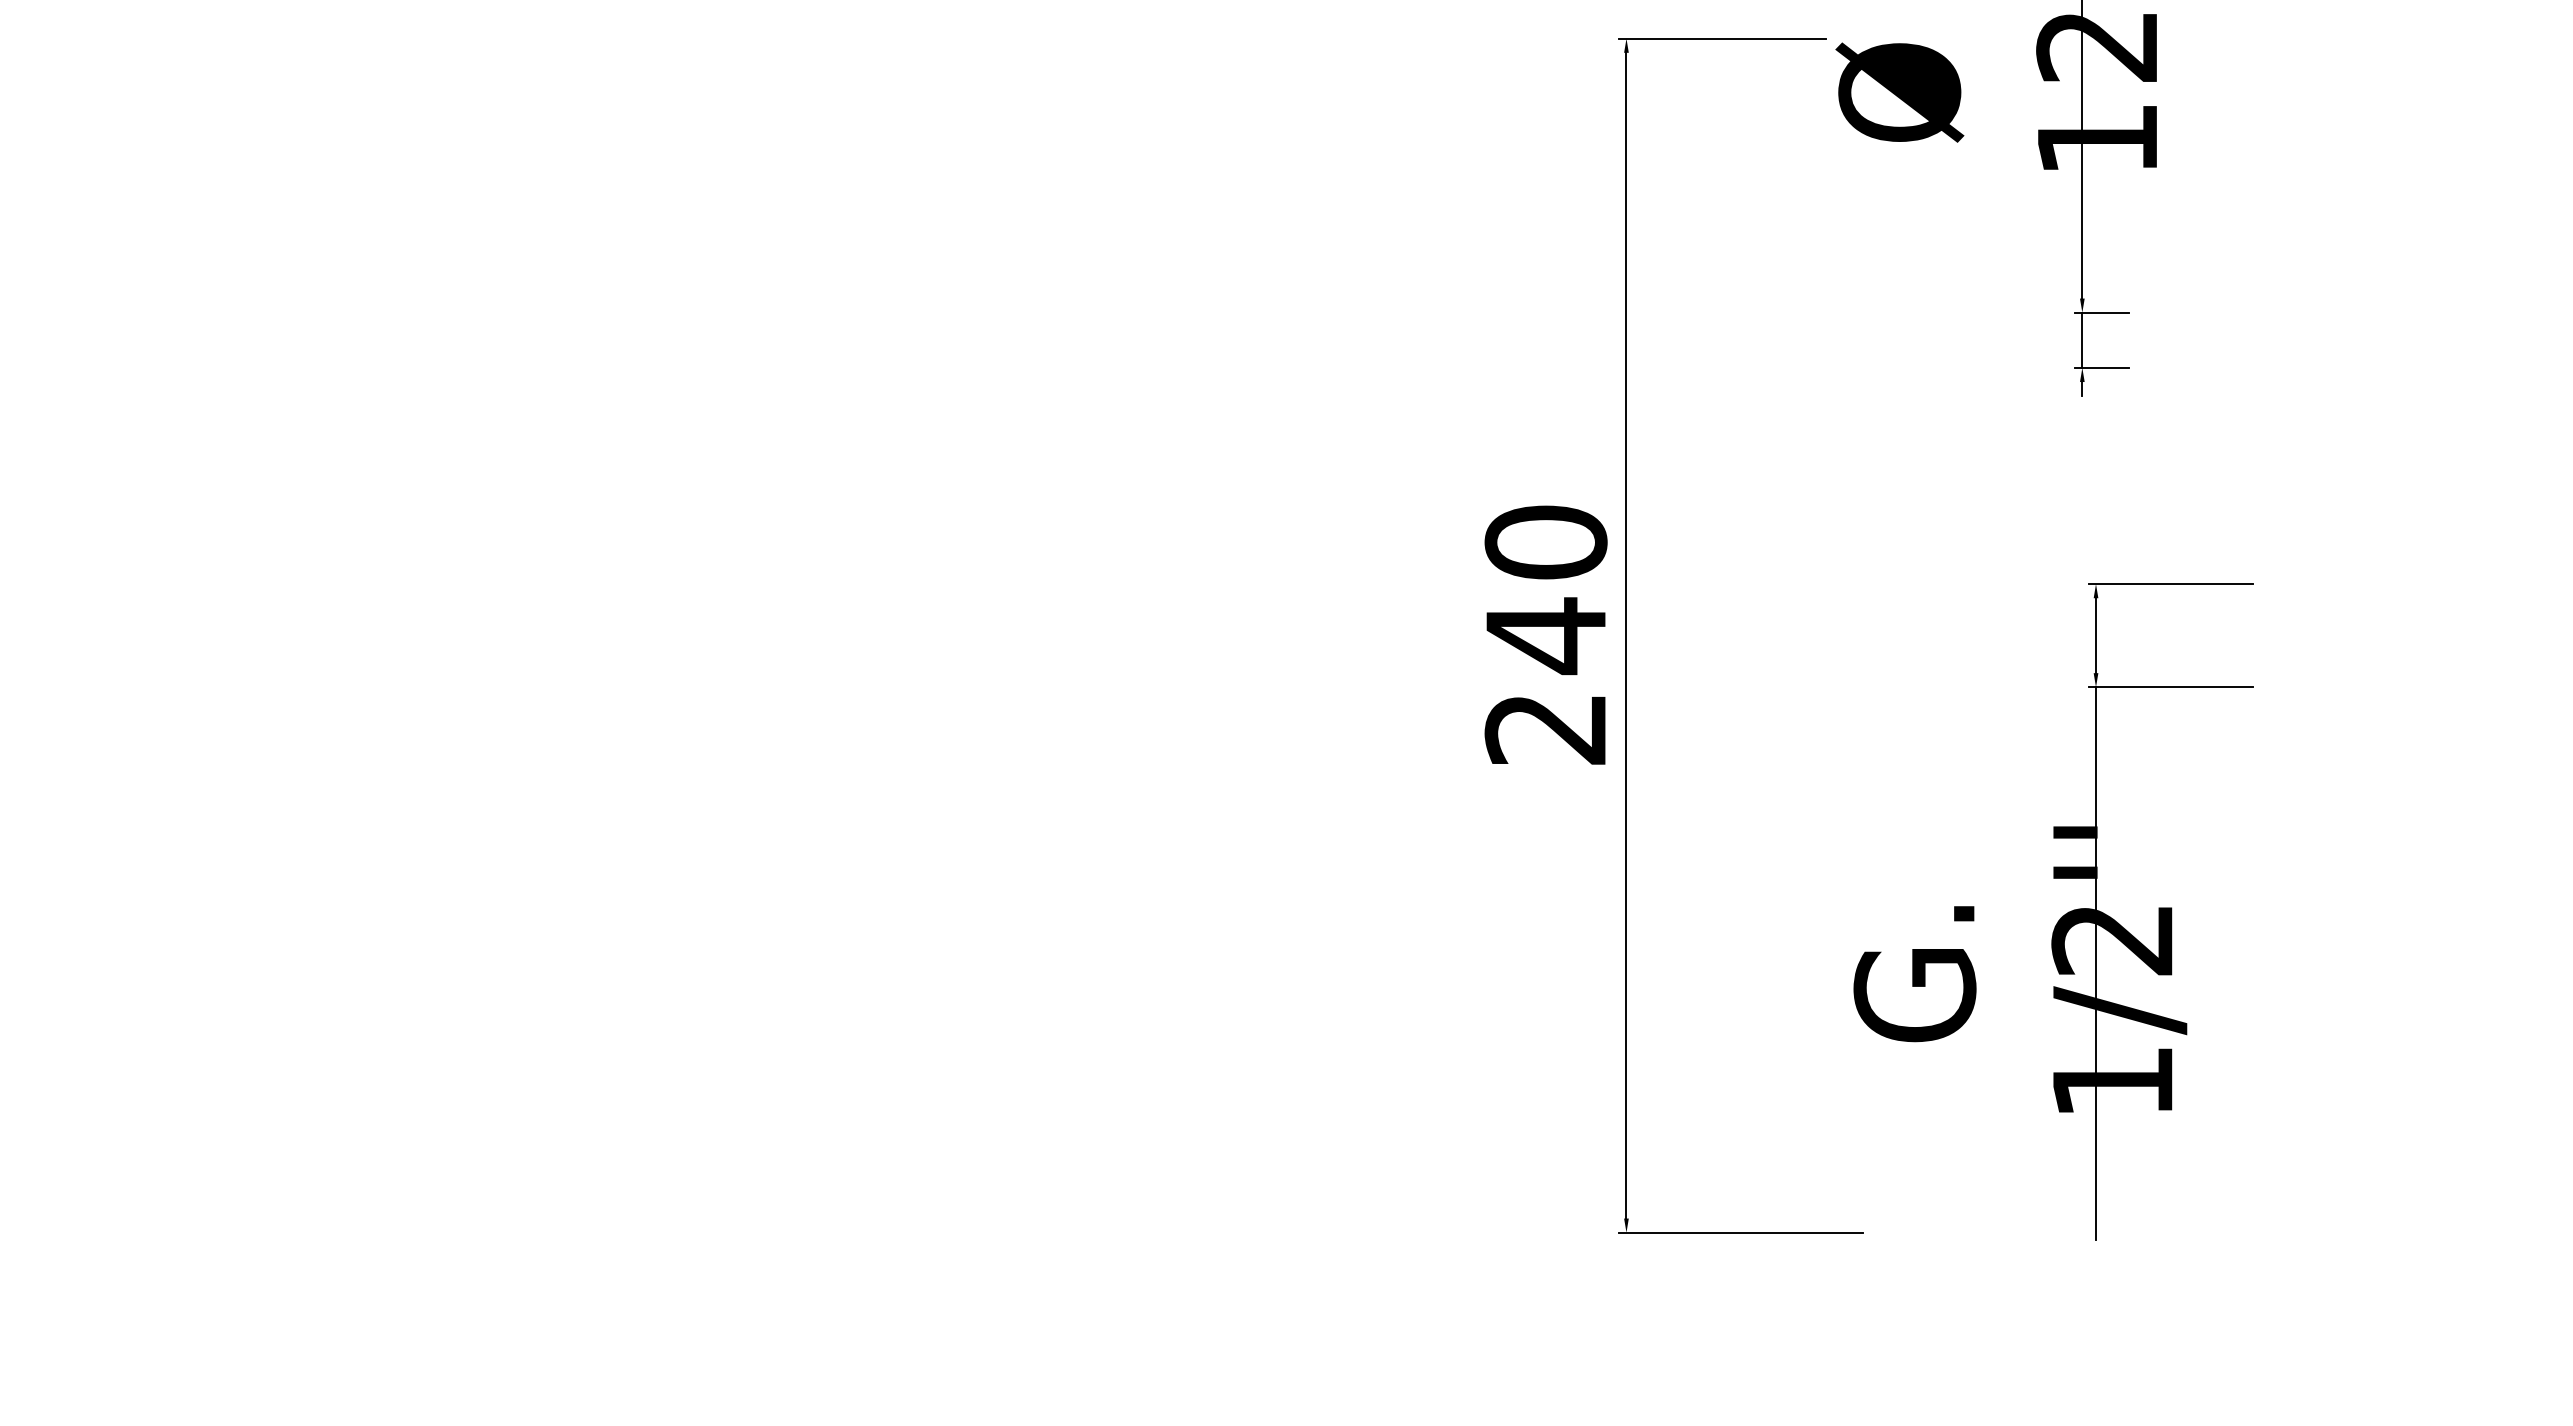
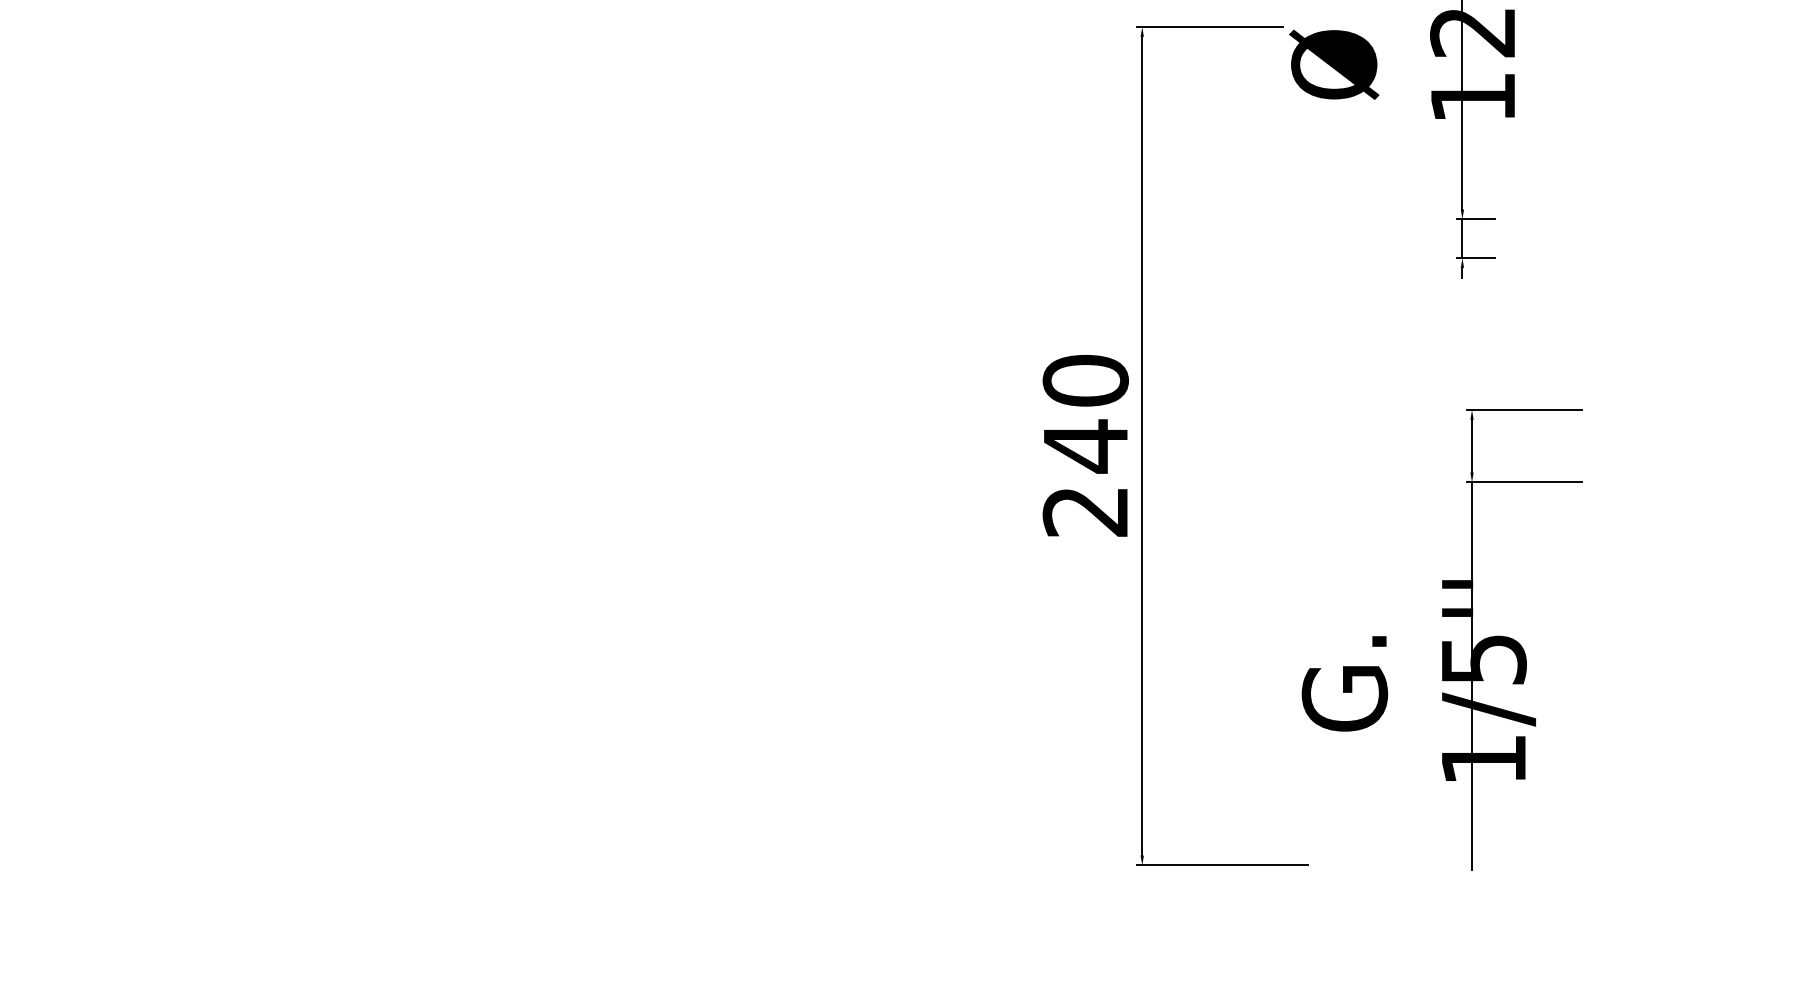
text: (2112, 940) -> (1483, 660), 1/2'' -> 1/5''

